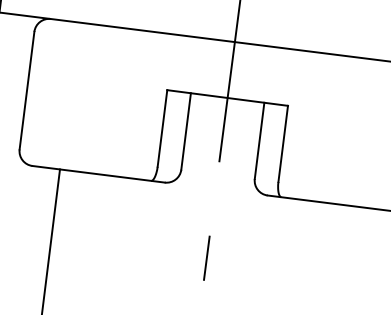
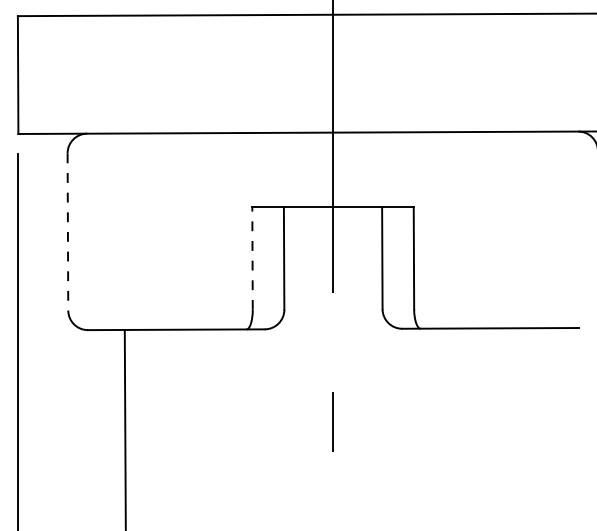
line: (26, 90) -> (67, 232), solid -> dashed
line: (162, 128) -> (252, 258), solid -> dashed

